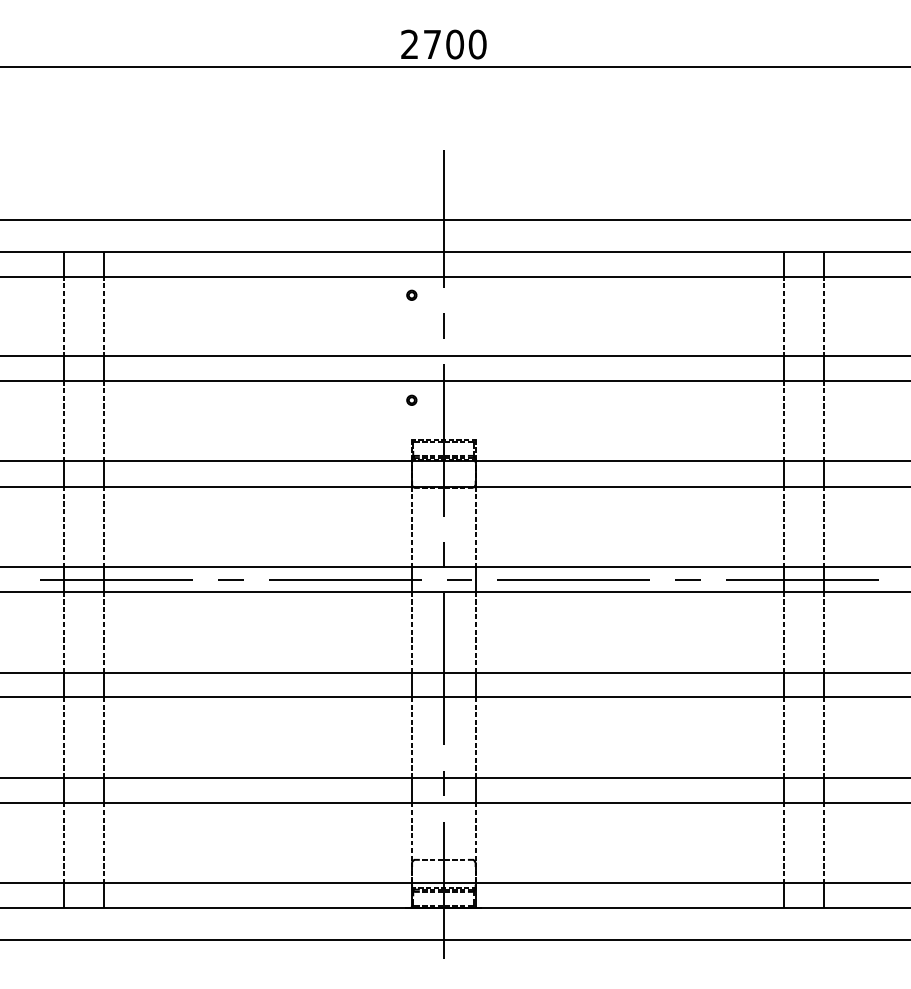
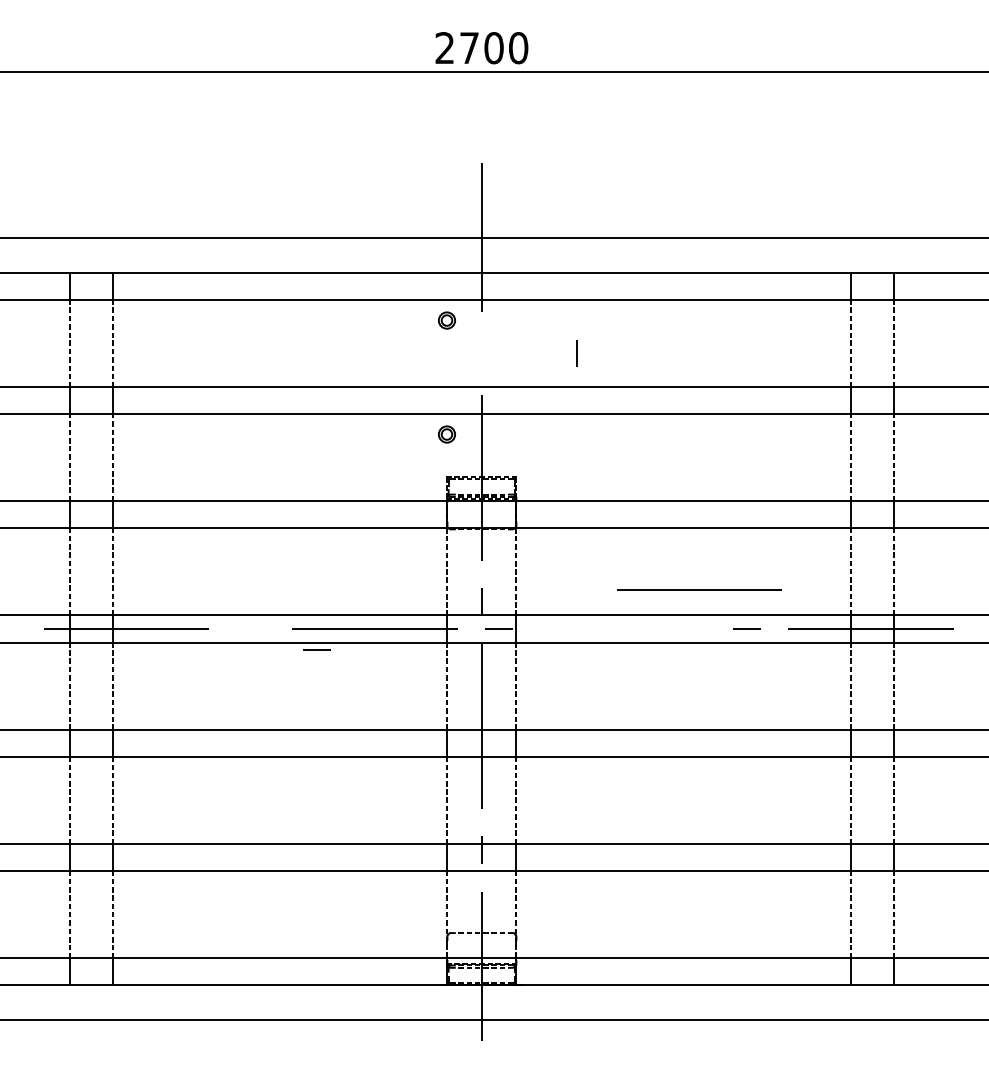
part: (411, 294) -> (446, 319), size x1.6
line: (443, 325) -> (576, 353), moved
part: (411, 399) -> (446, 433), size x1.6
line: (230, 579) -> (316, 649), moved
line: (573, 579) -> (699, 589), moved

